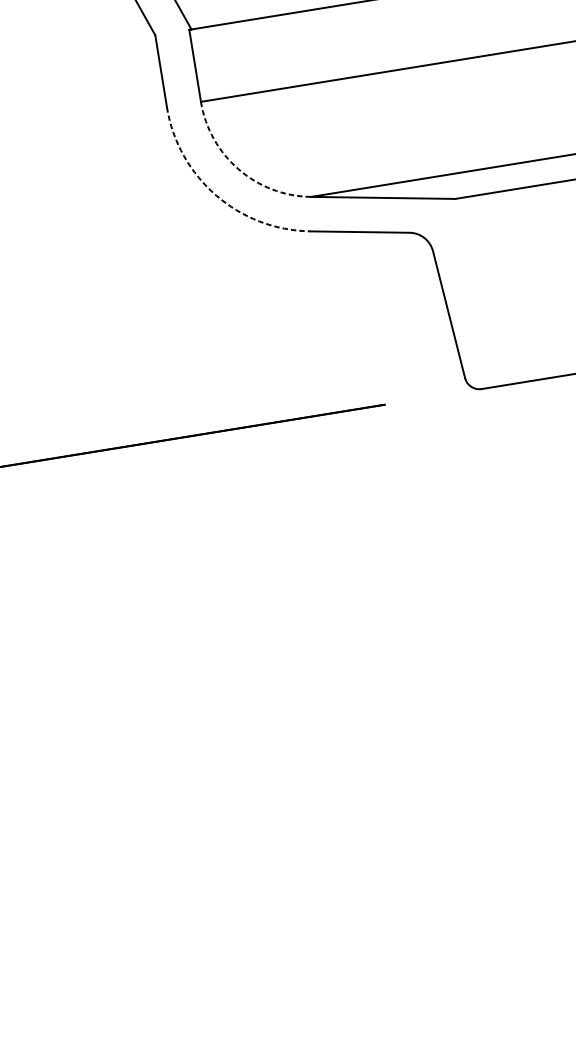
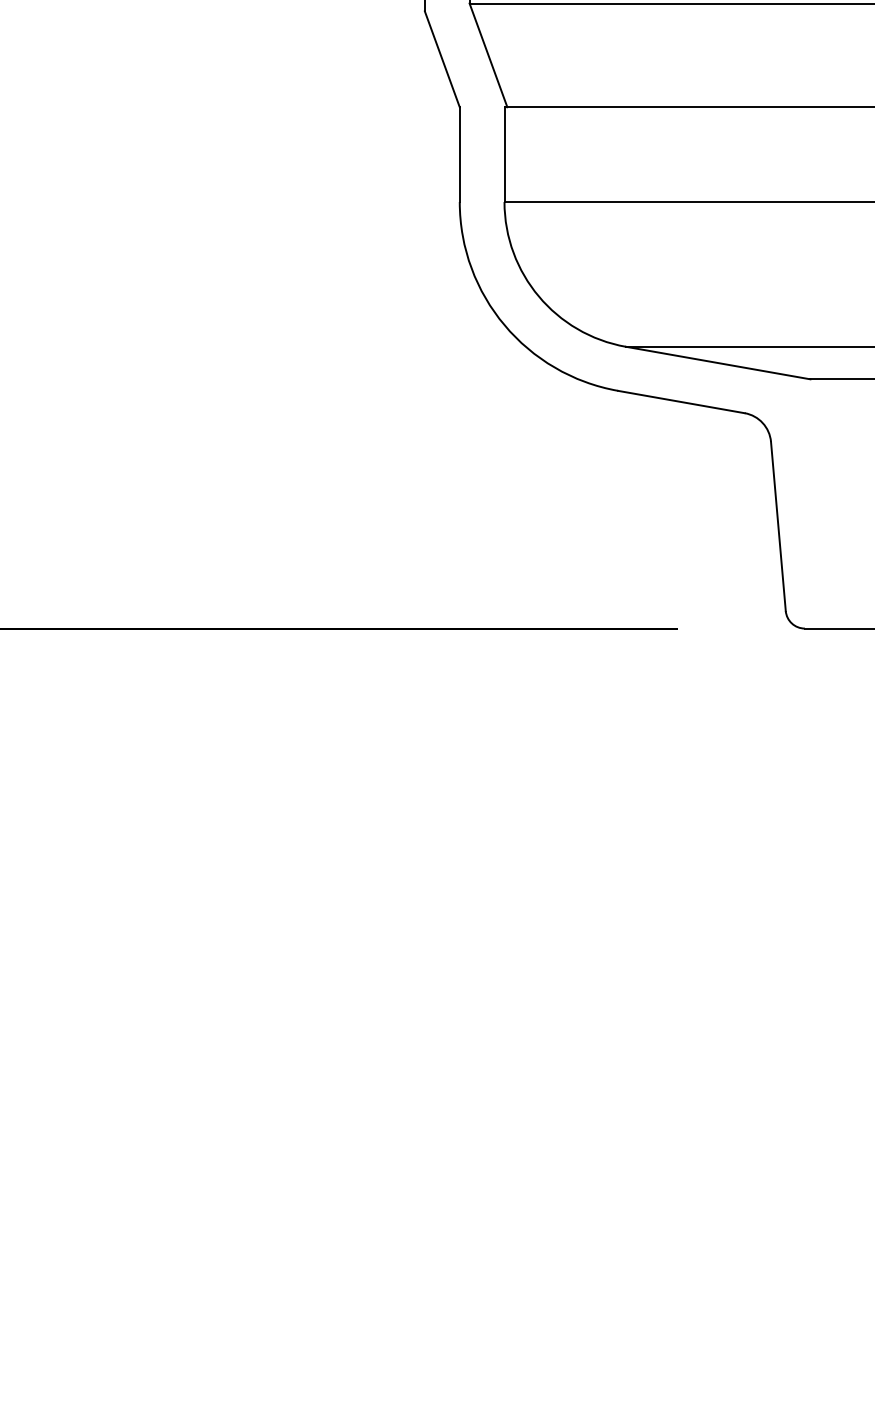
arc: (238, 169) -> (538, 296), dashed -> solid
arc: (216, 195) -> (504, 325), dashed -> solid

